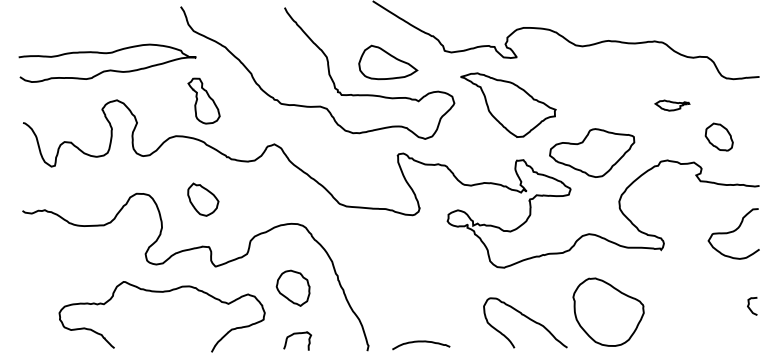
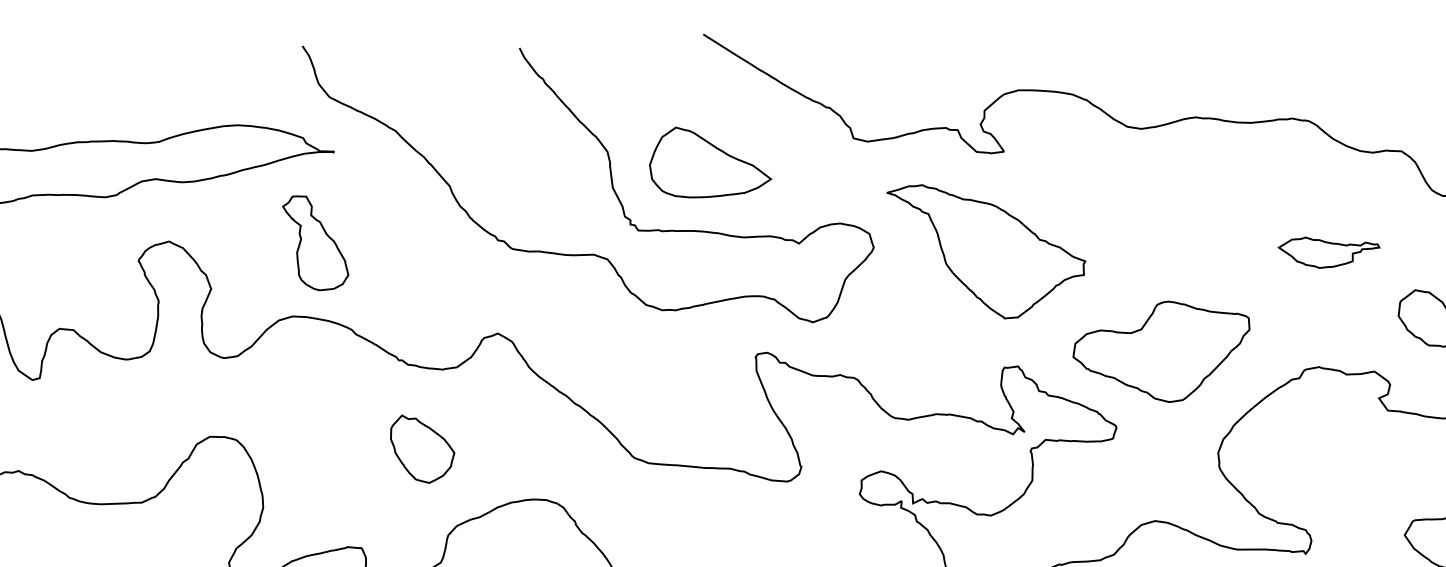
part: (388, 62) -> (711, 162), moved
part: (203, 100) -> (314, 241), moved
part: (672, 105) -> (1329, 252), size x1.43
part: (203, 199) -> (422, 448), moved

